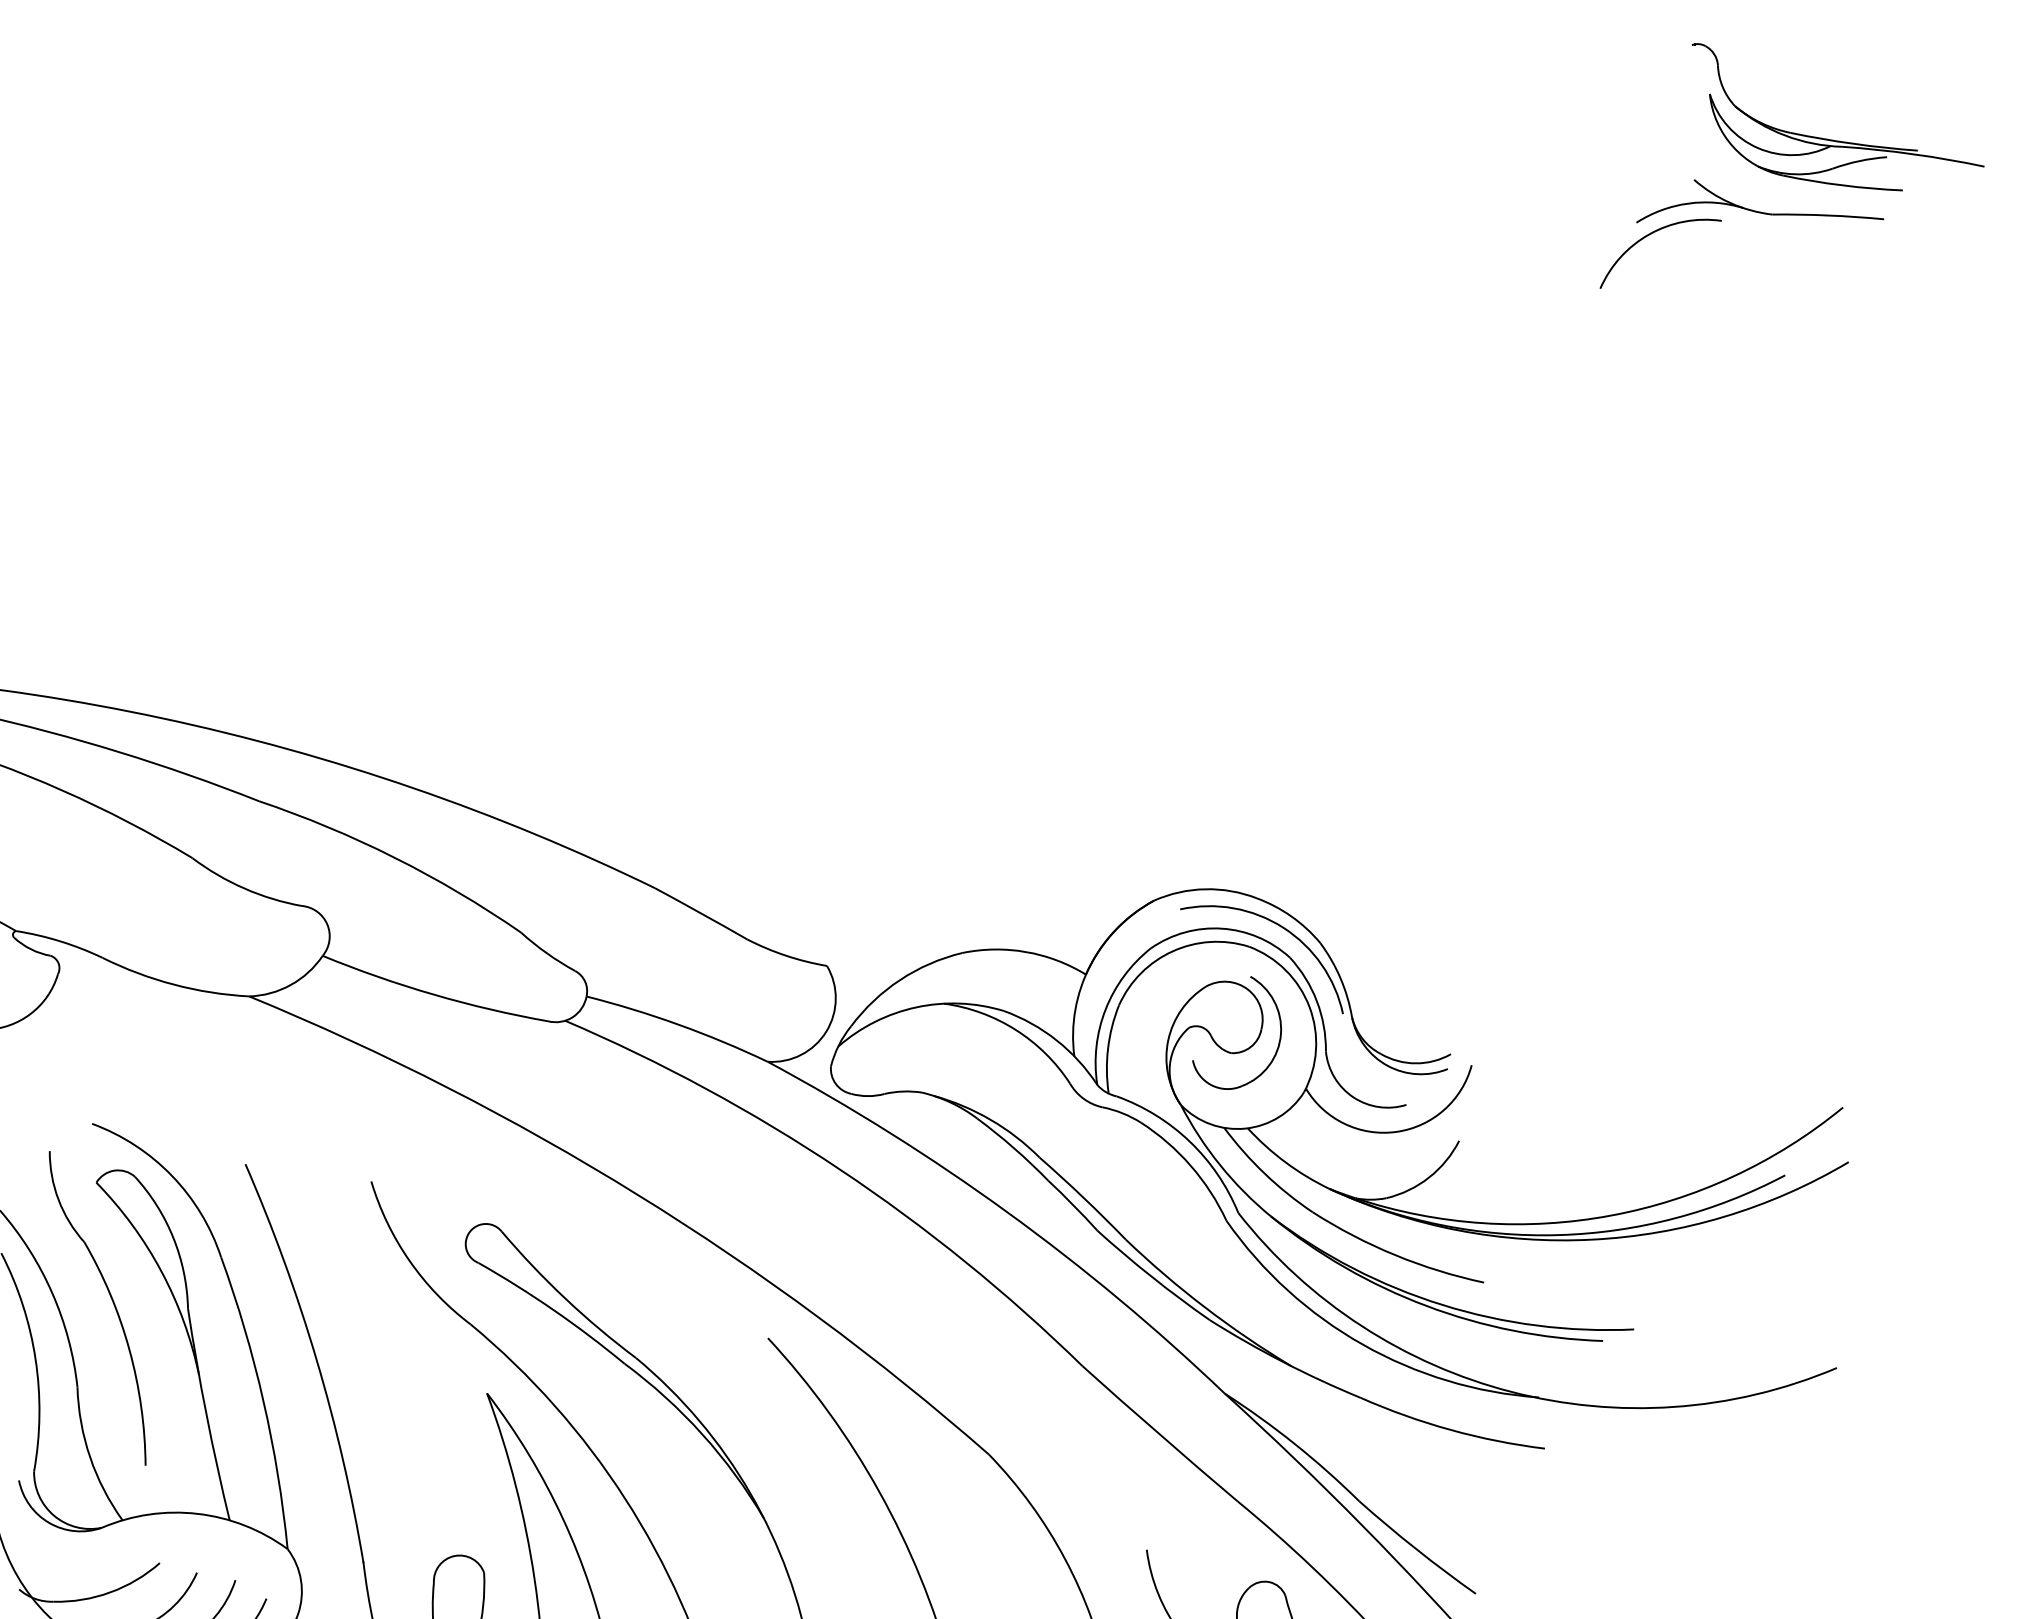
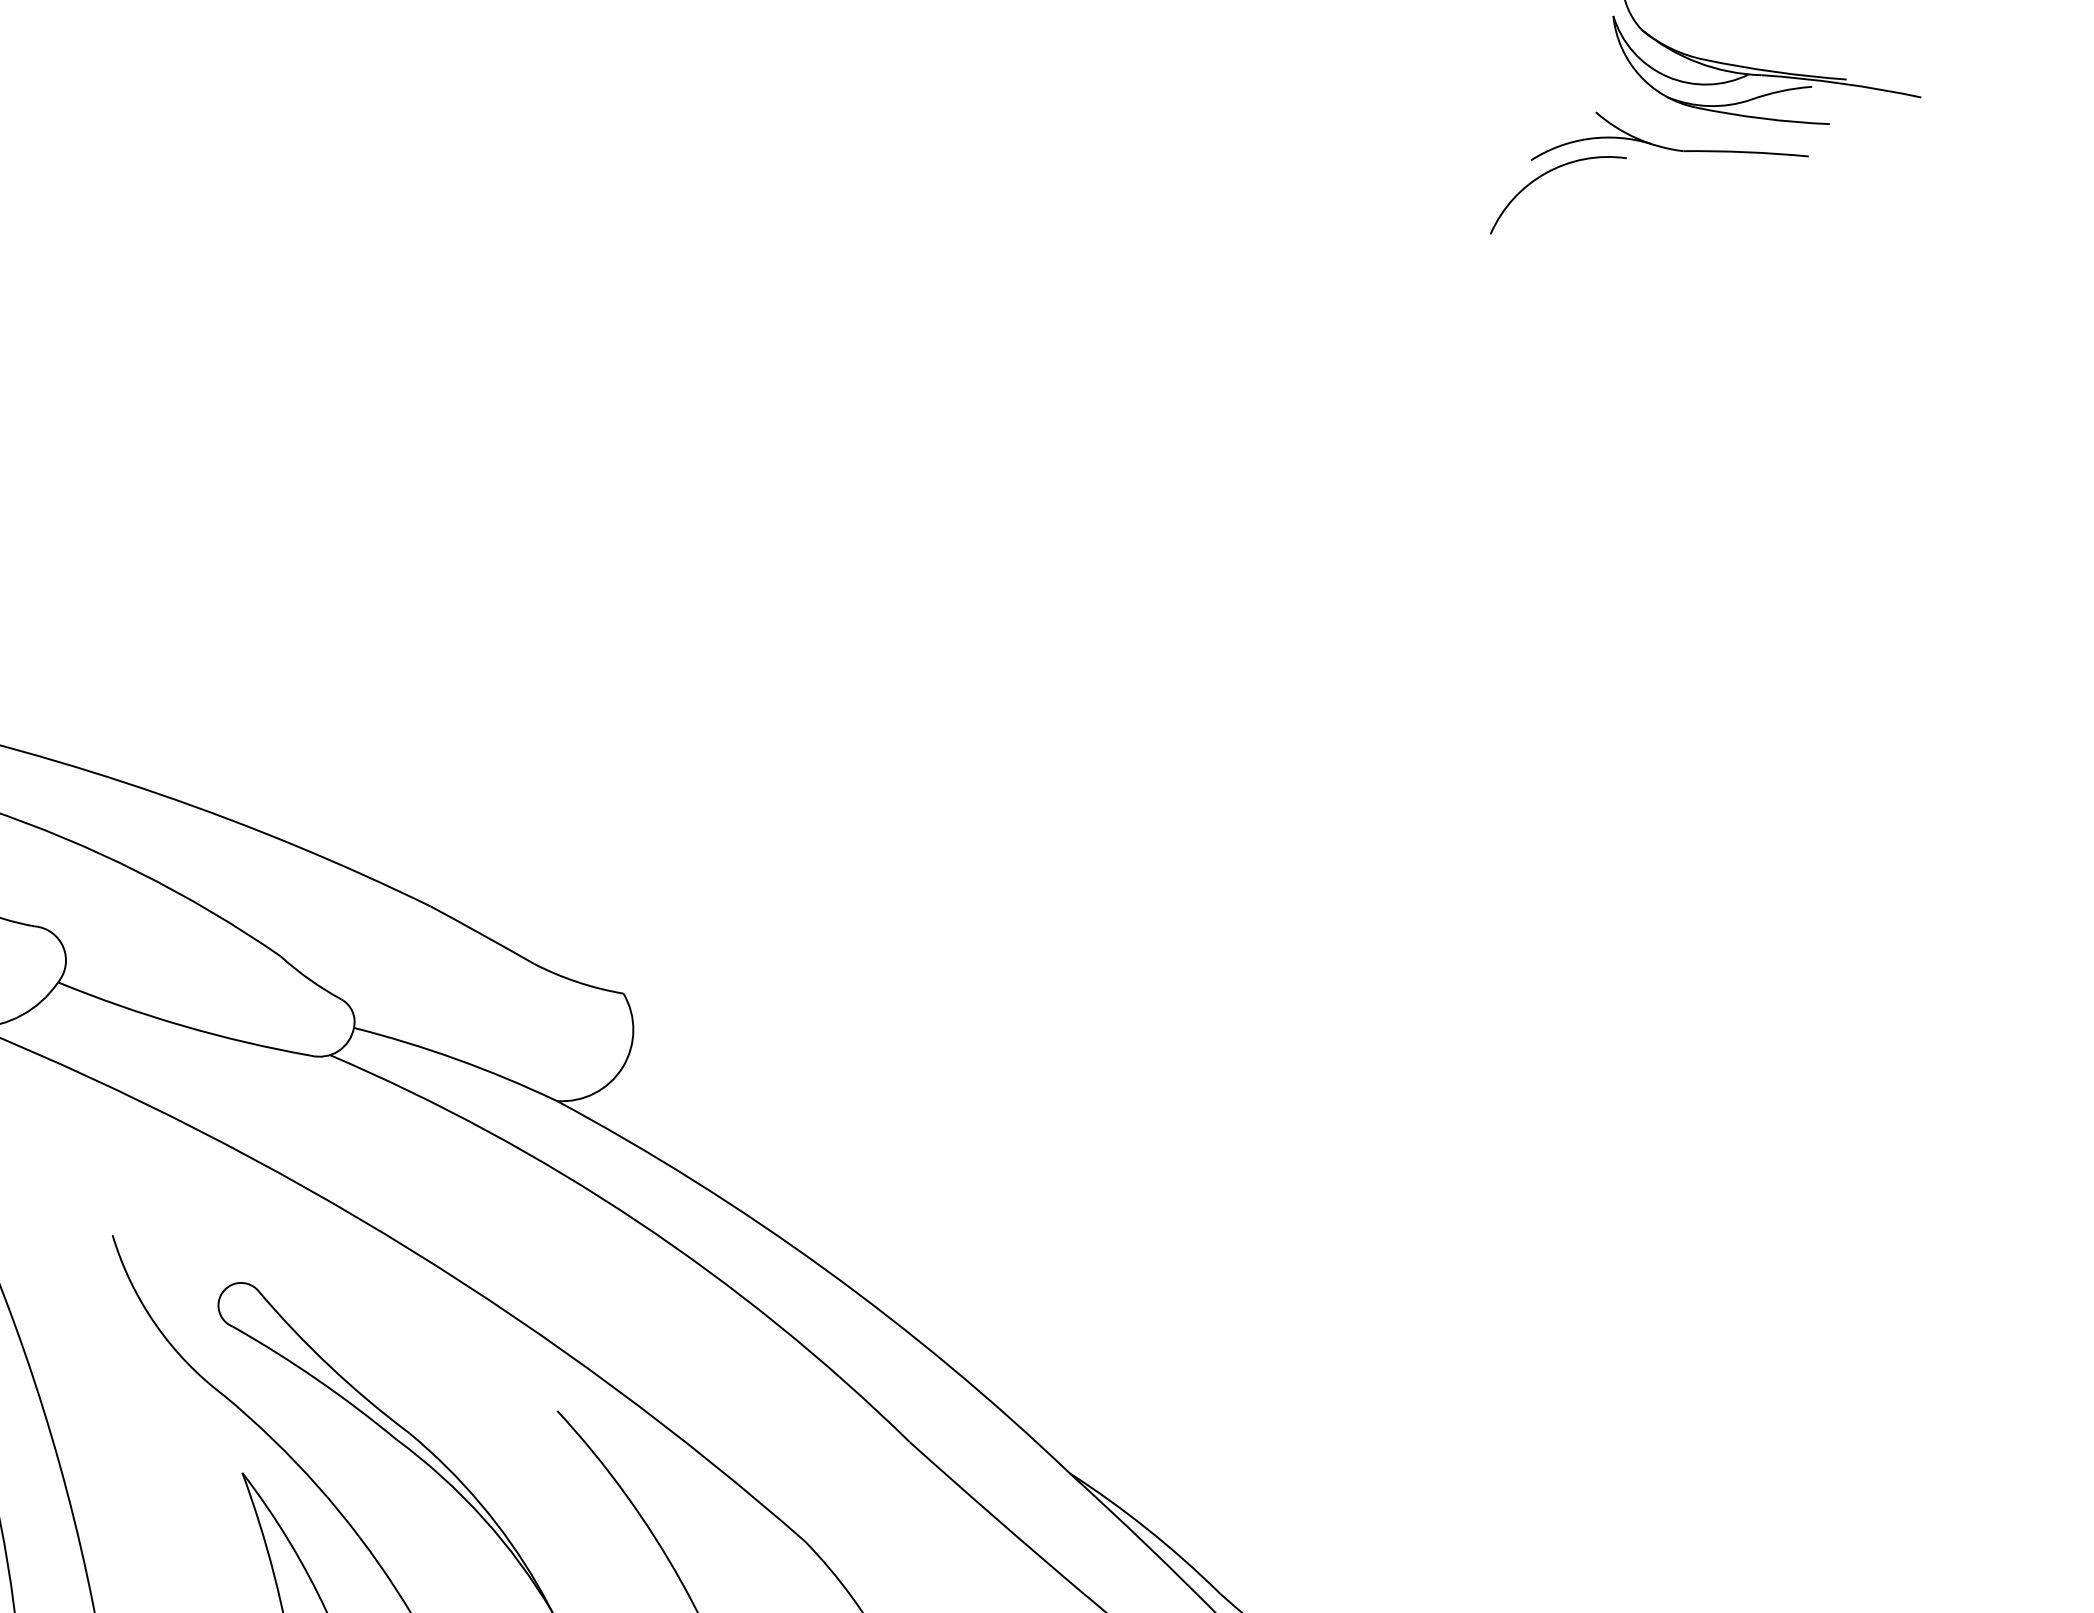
part: (1329, 1187) -> (1186, 1242), removed

